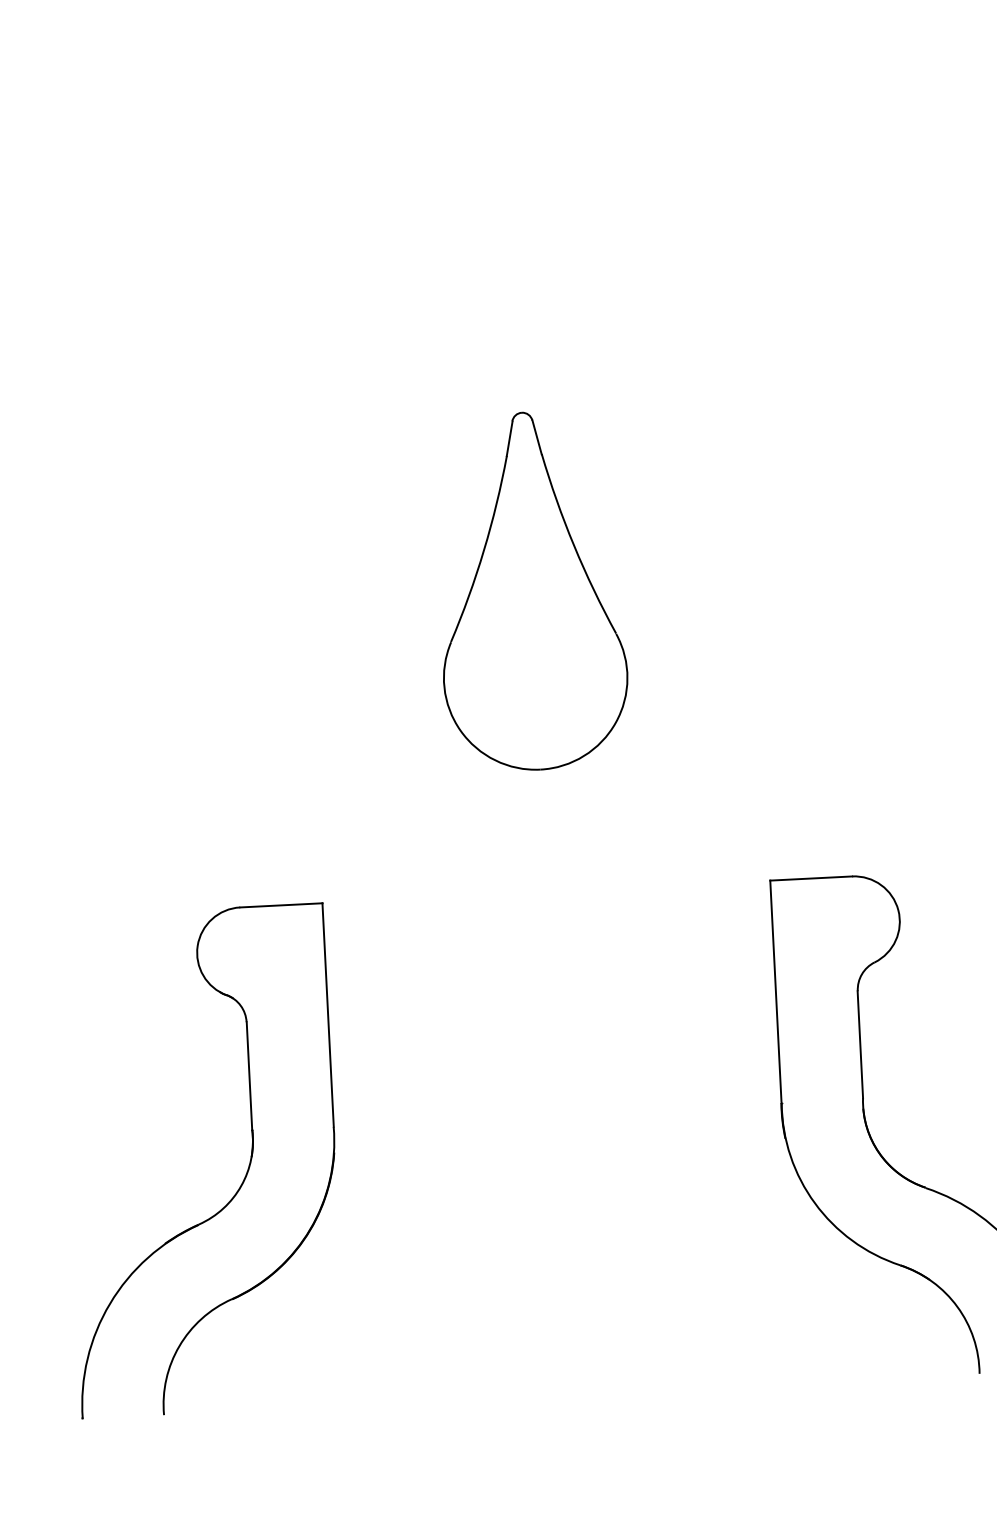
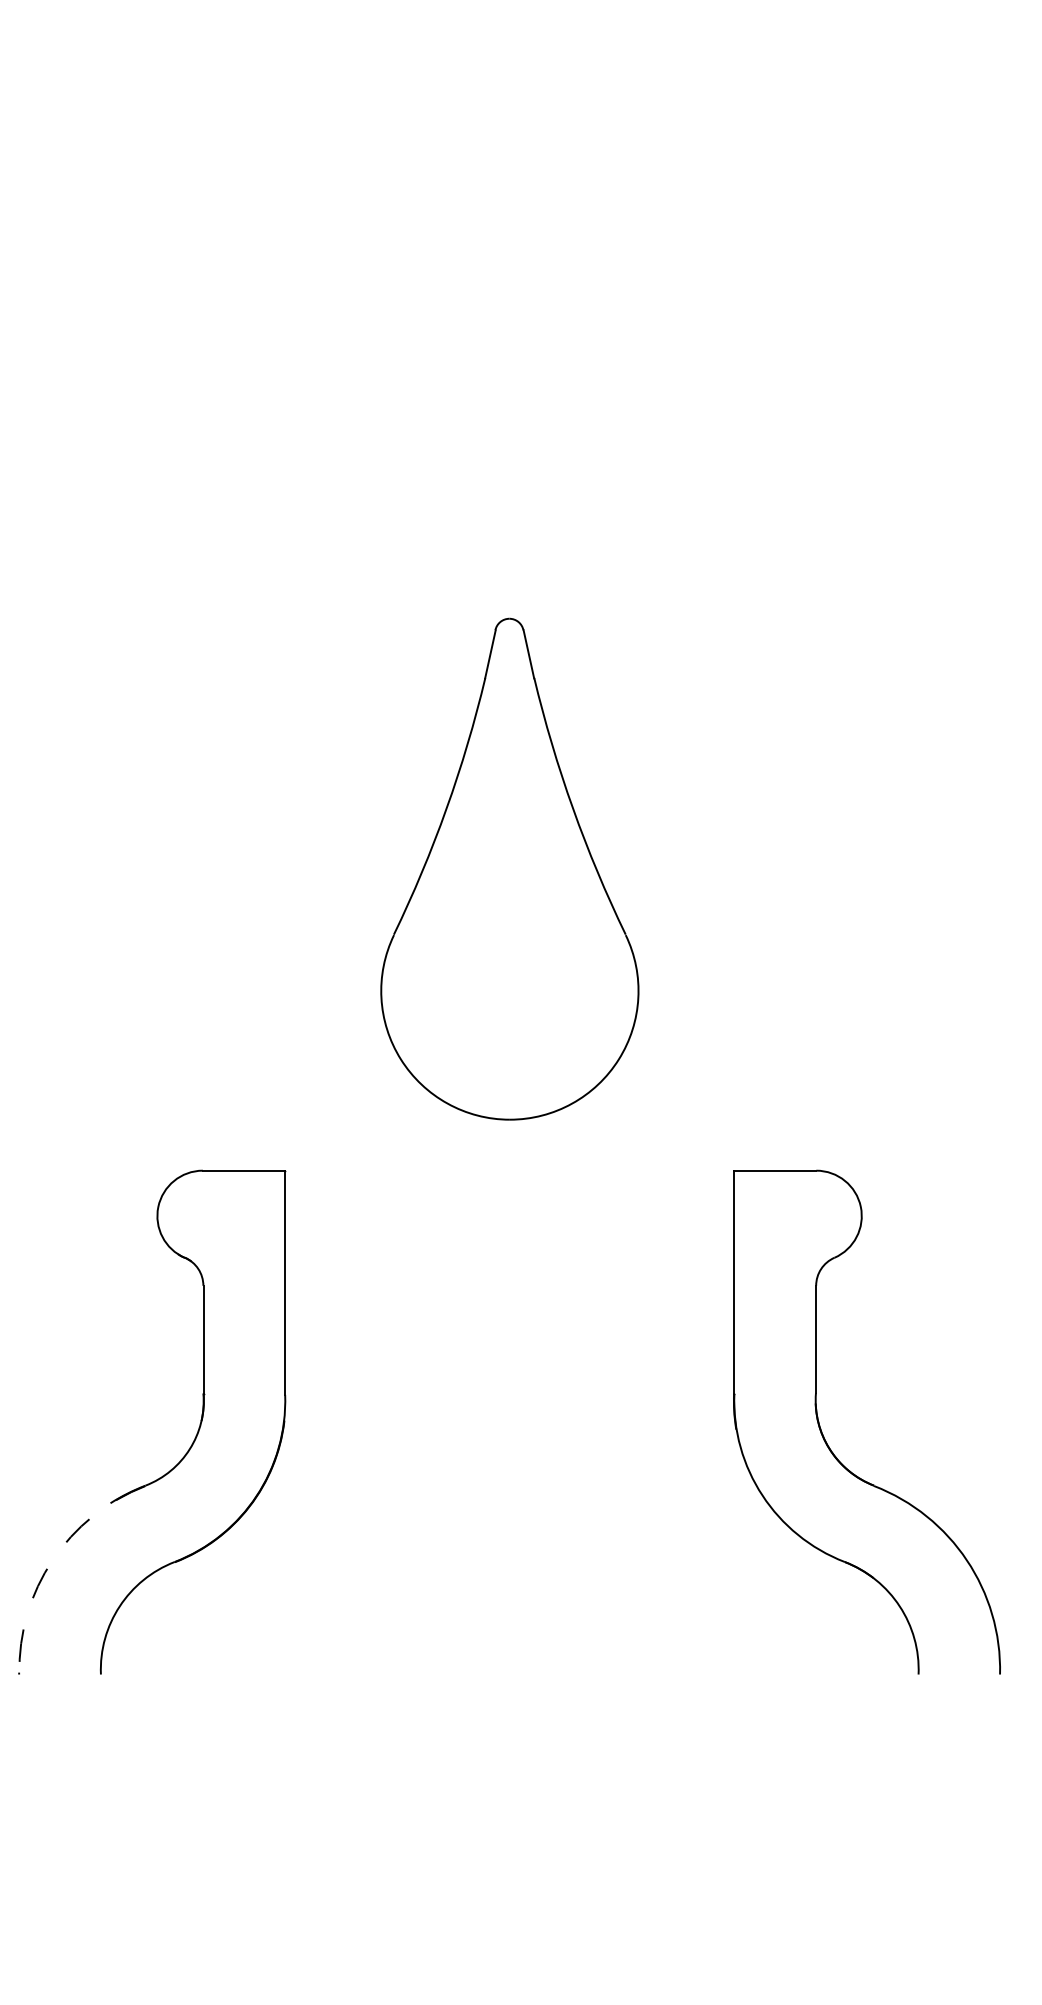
part: (530, 590) -> (509, 868), size x1.4
arc: (109, 1303) -> (52, 1560), solid -> dashed

